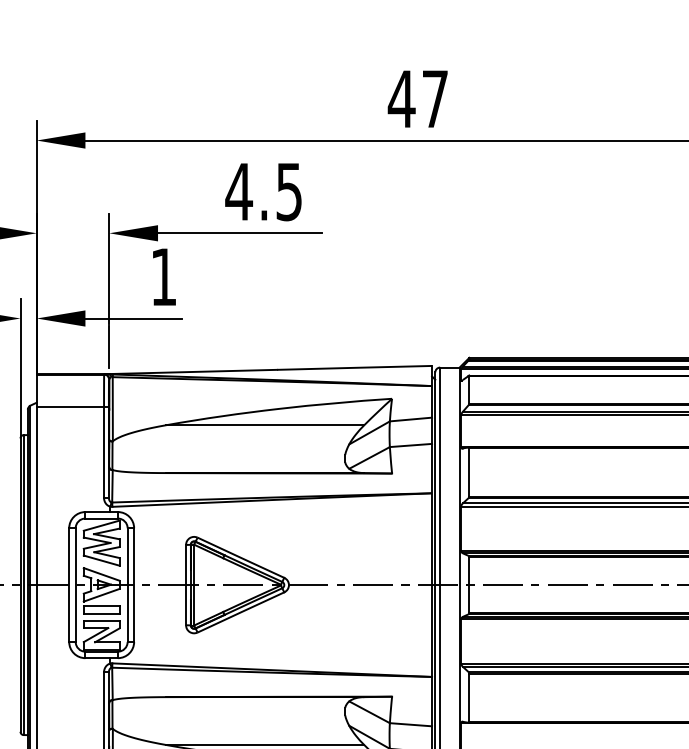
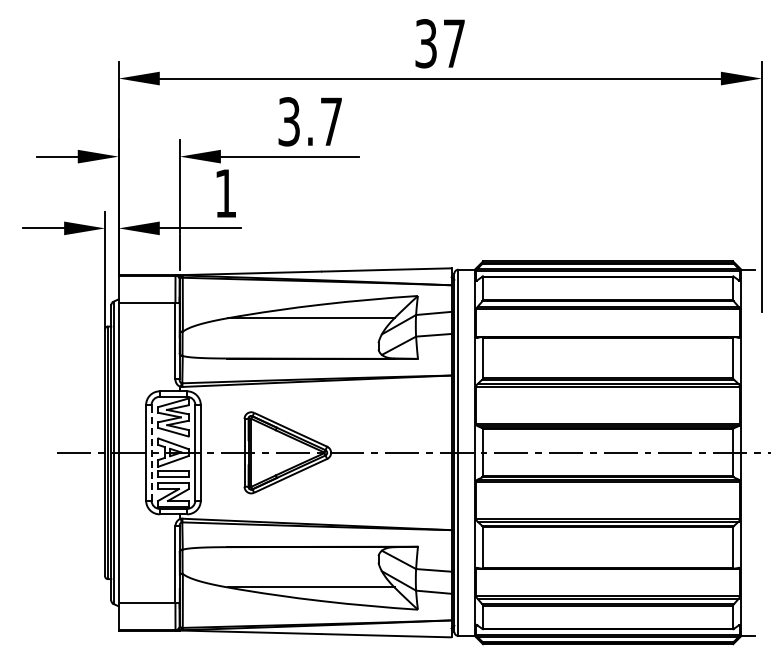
text: (401, 98) -> (425, 43), 47 -> 37
text: (263, 191) -> (309, 121), 4.5 -> 3.7
line: (75, 584) -> (151, 452), solid -> dashed

